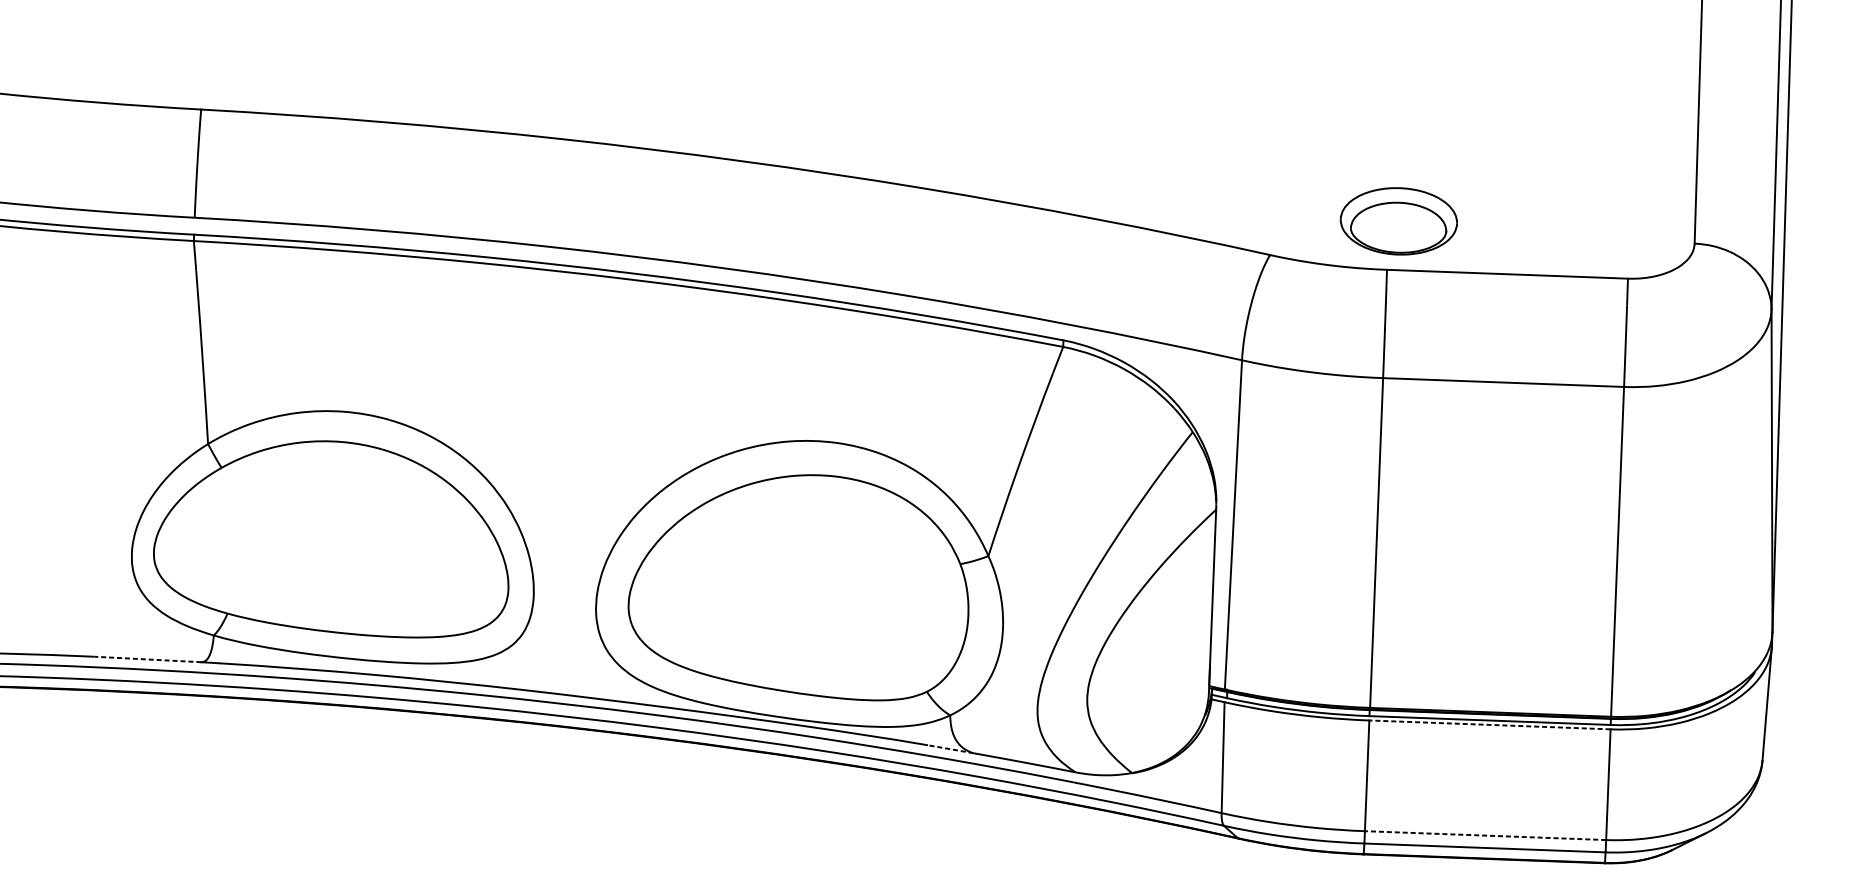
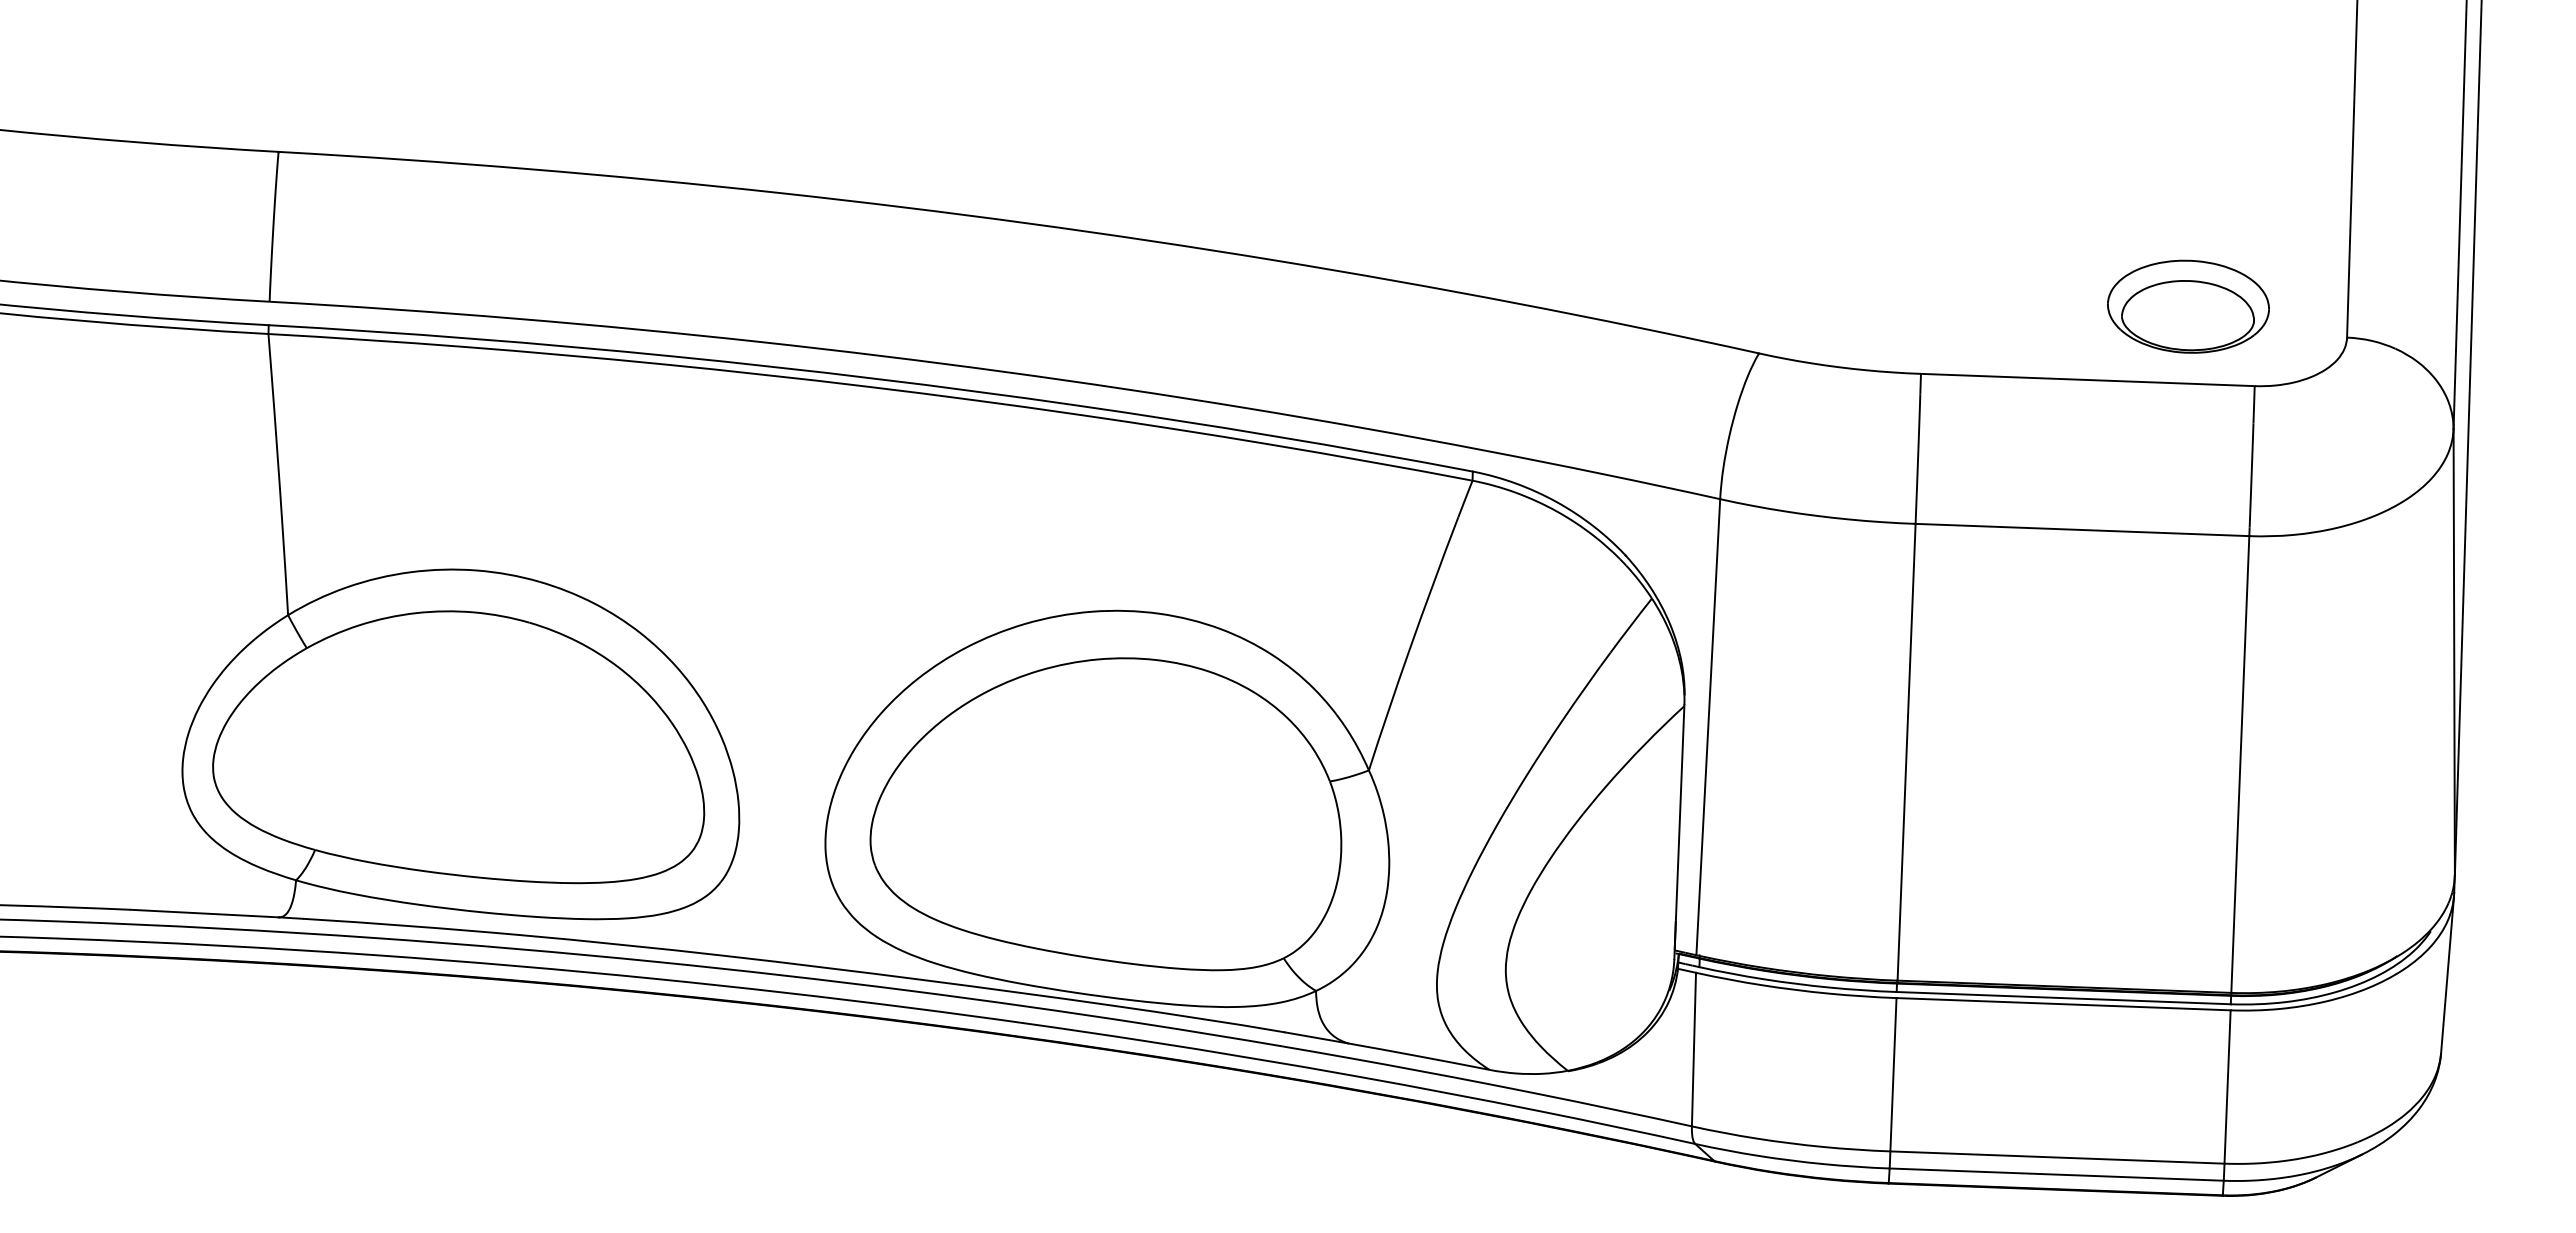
part: (1398, 221) -> (2188, 306), moved
line: (147, 659) -> (204, 913), dashed -> solid
line: (1489, 725) -> (2063, 1004), dashed -> solid
line: (950, 748) -> (1316, 1037), dashed -> solid
line: (1484, 835) -> (2056, 1157), dashed -> solid

